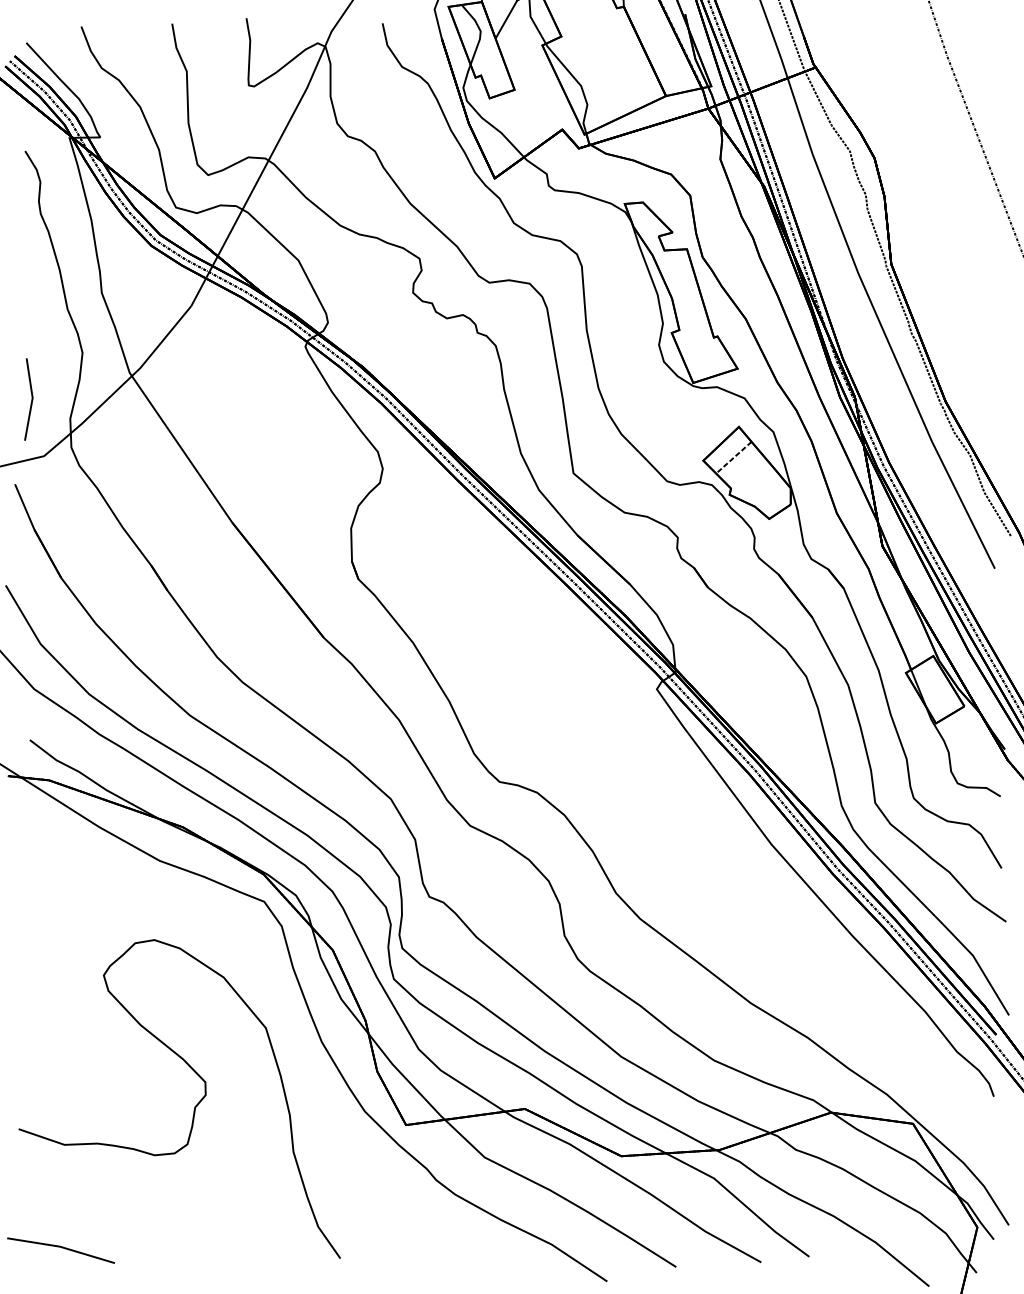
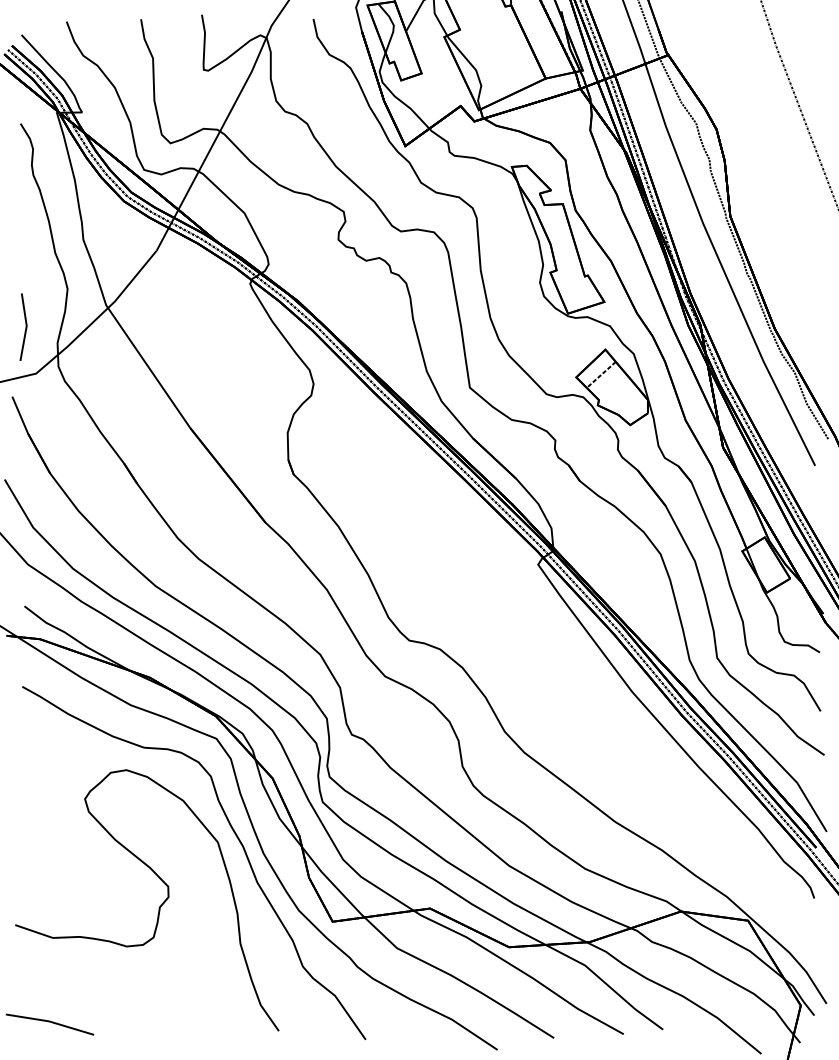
curve: (289, 1023) -> (237, 838), added

